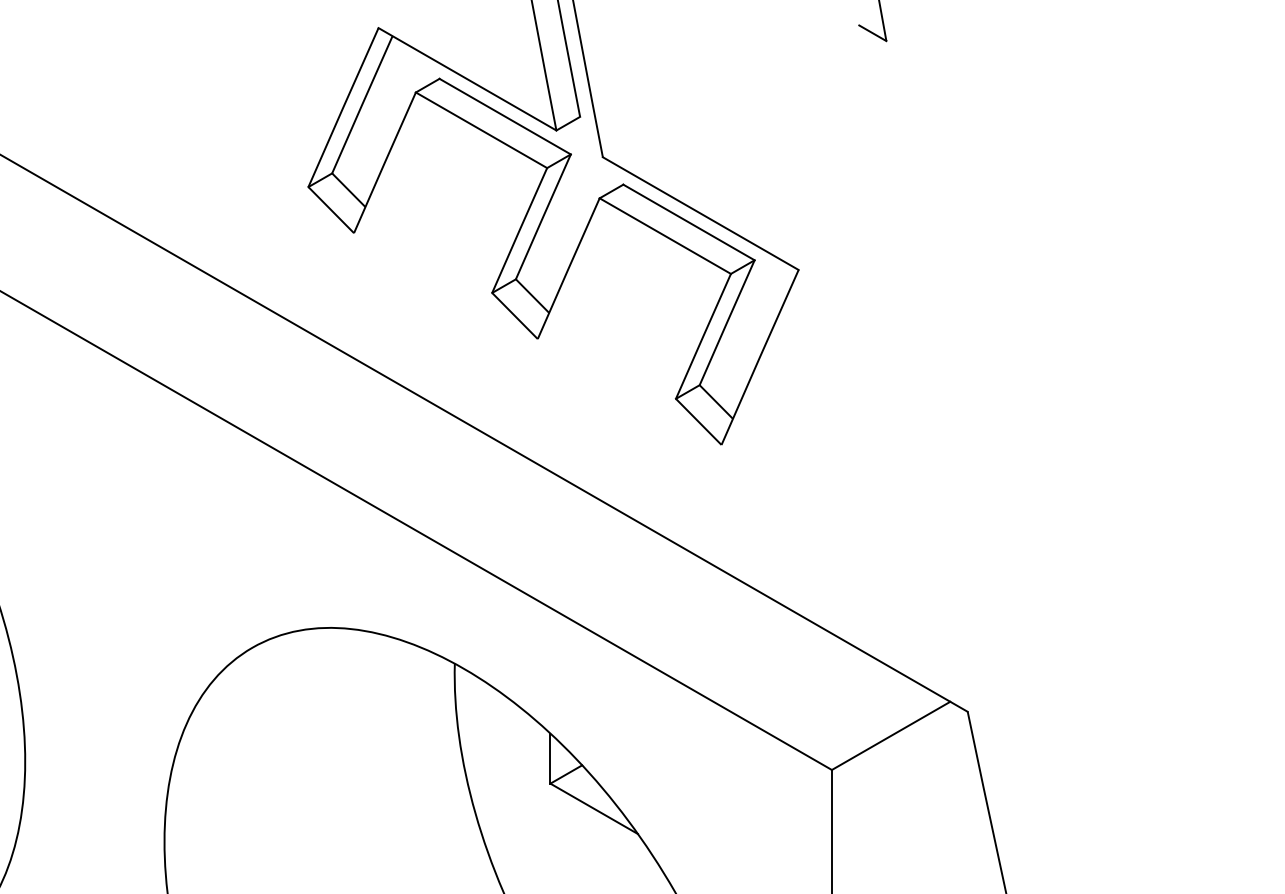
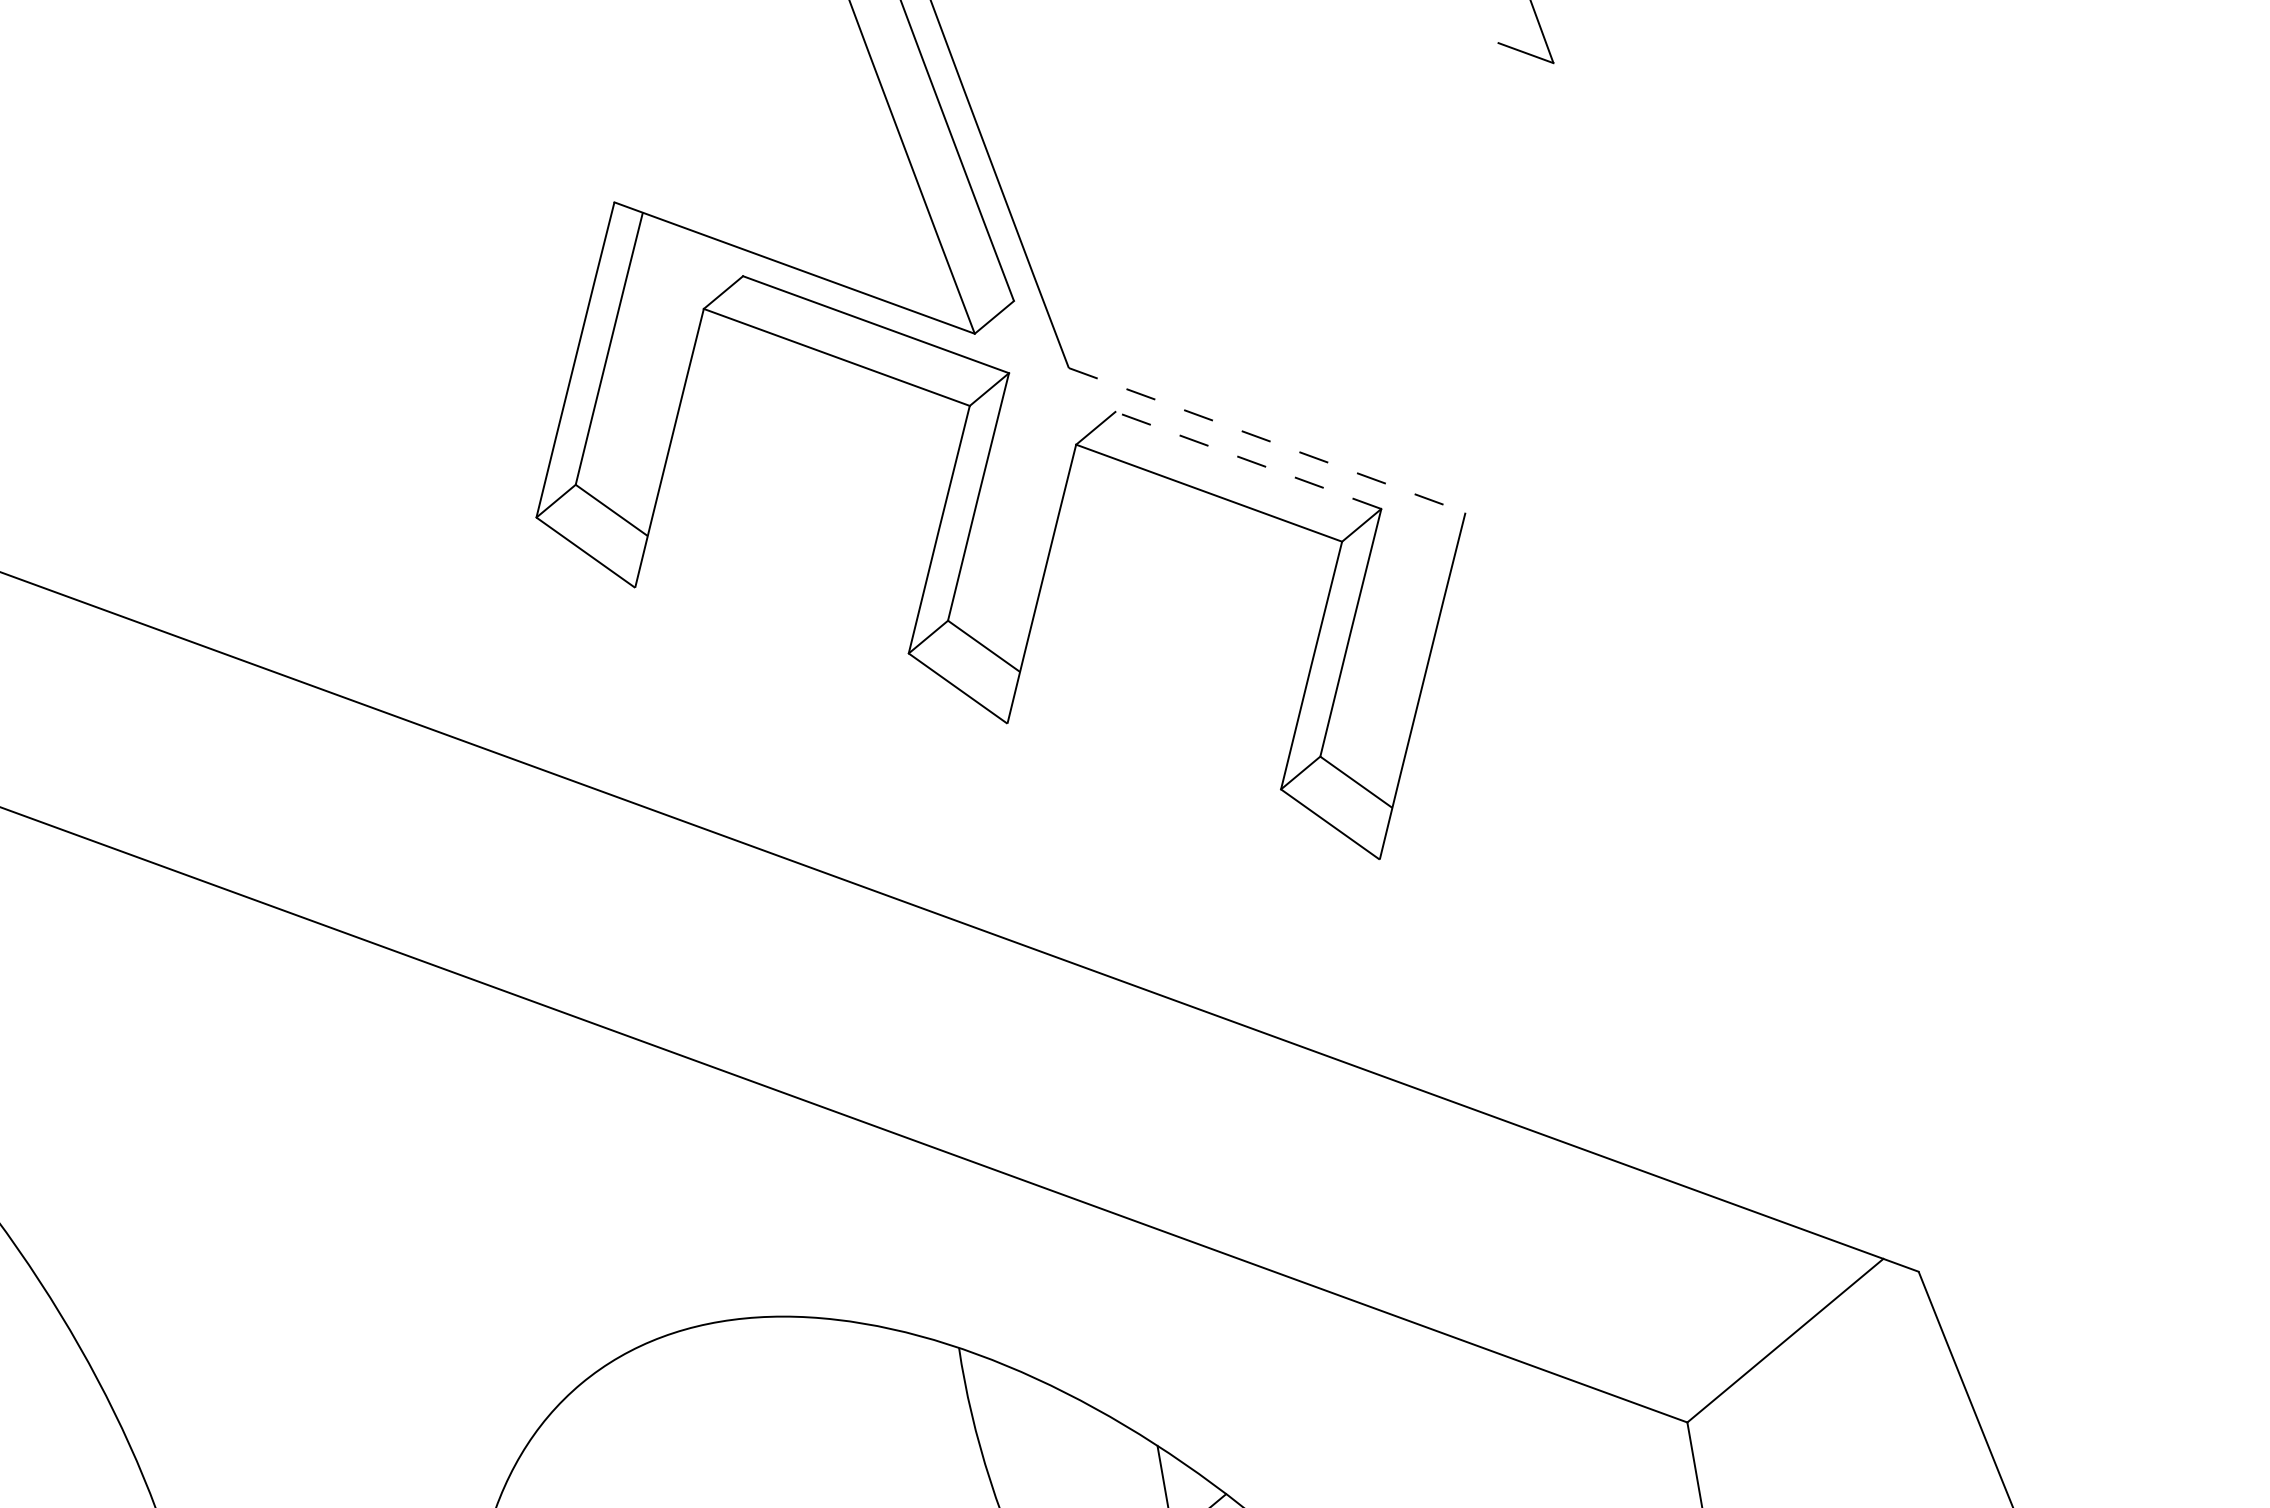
line: (700, 213) -> (1266, 440), solid -> dashed
line: (689, 222) -> (1249, 460), solid -> dashed

